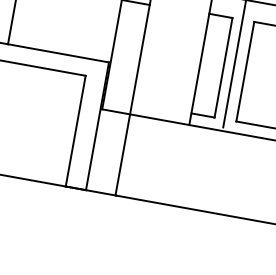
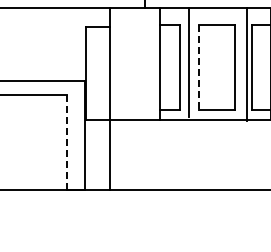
line: (245, 71) -> (198, 67), solid -> dashed
line: (76, 130) -> (67, 141), solid -> dashed

